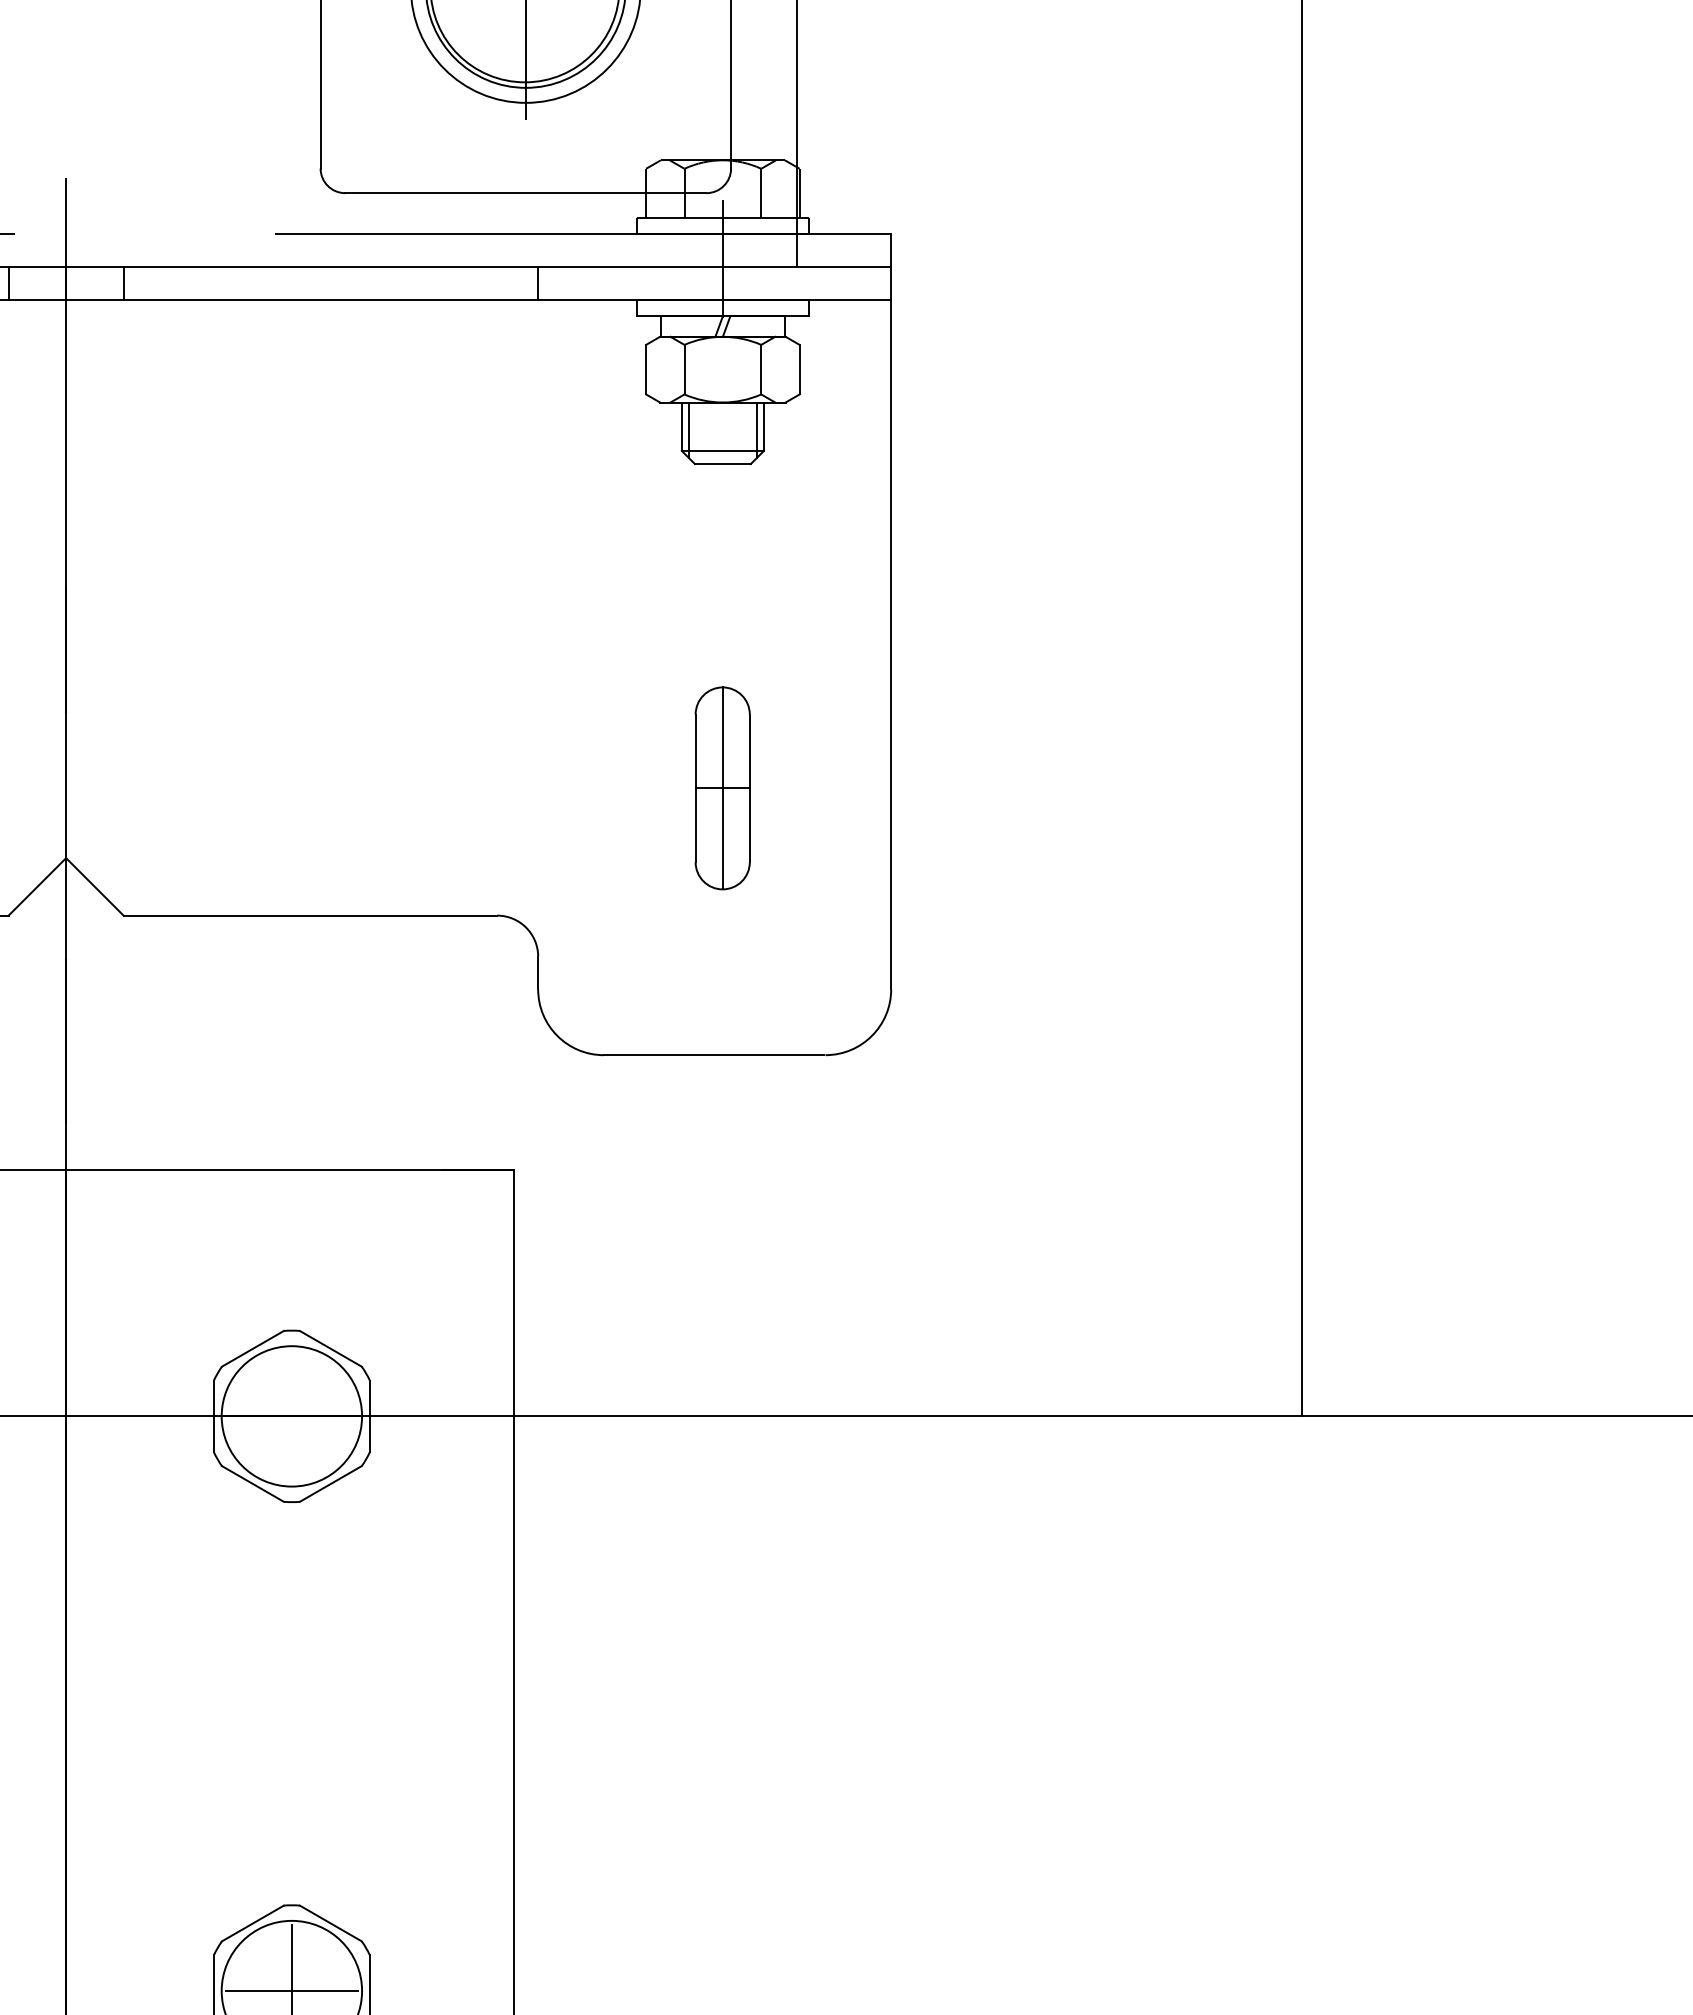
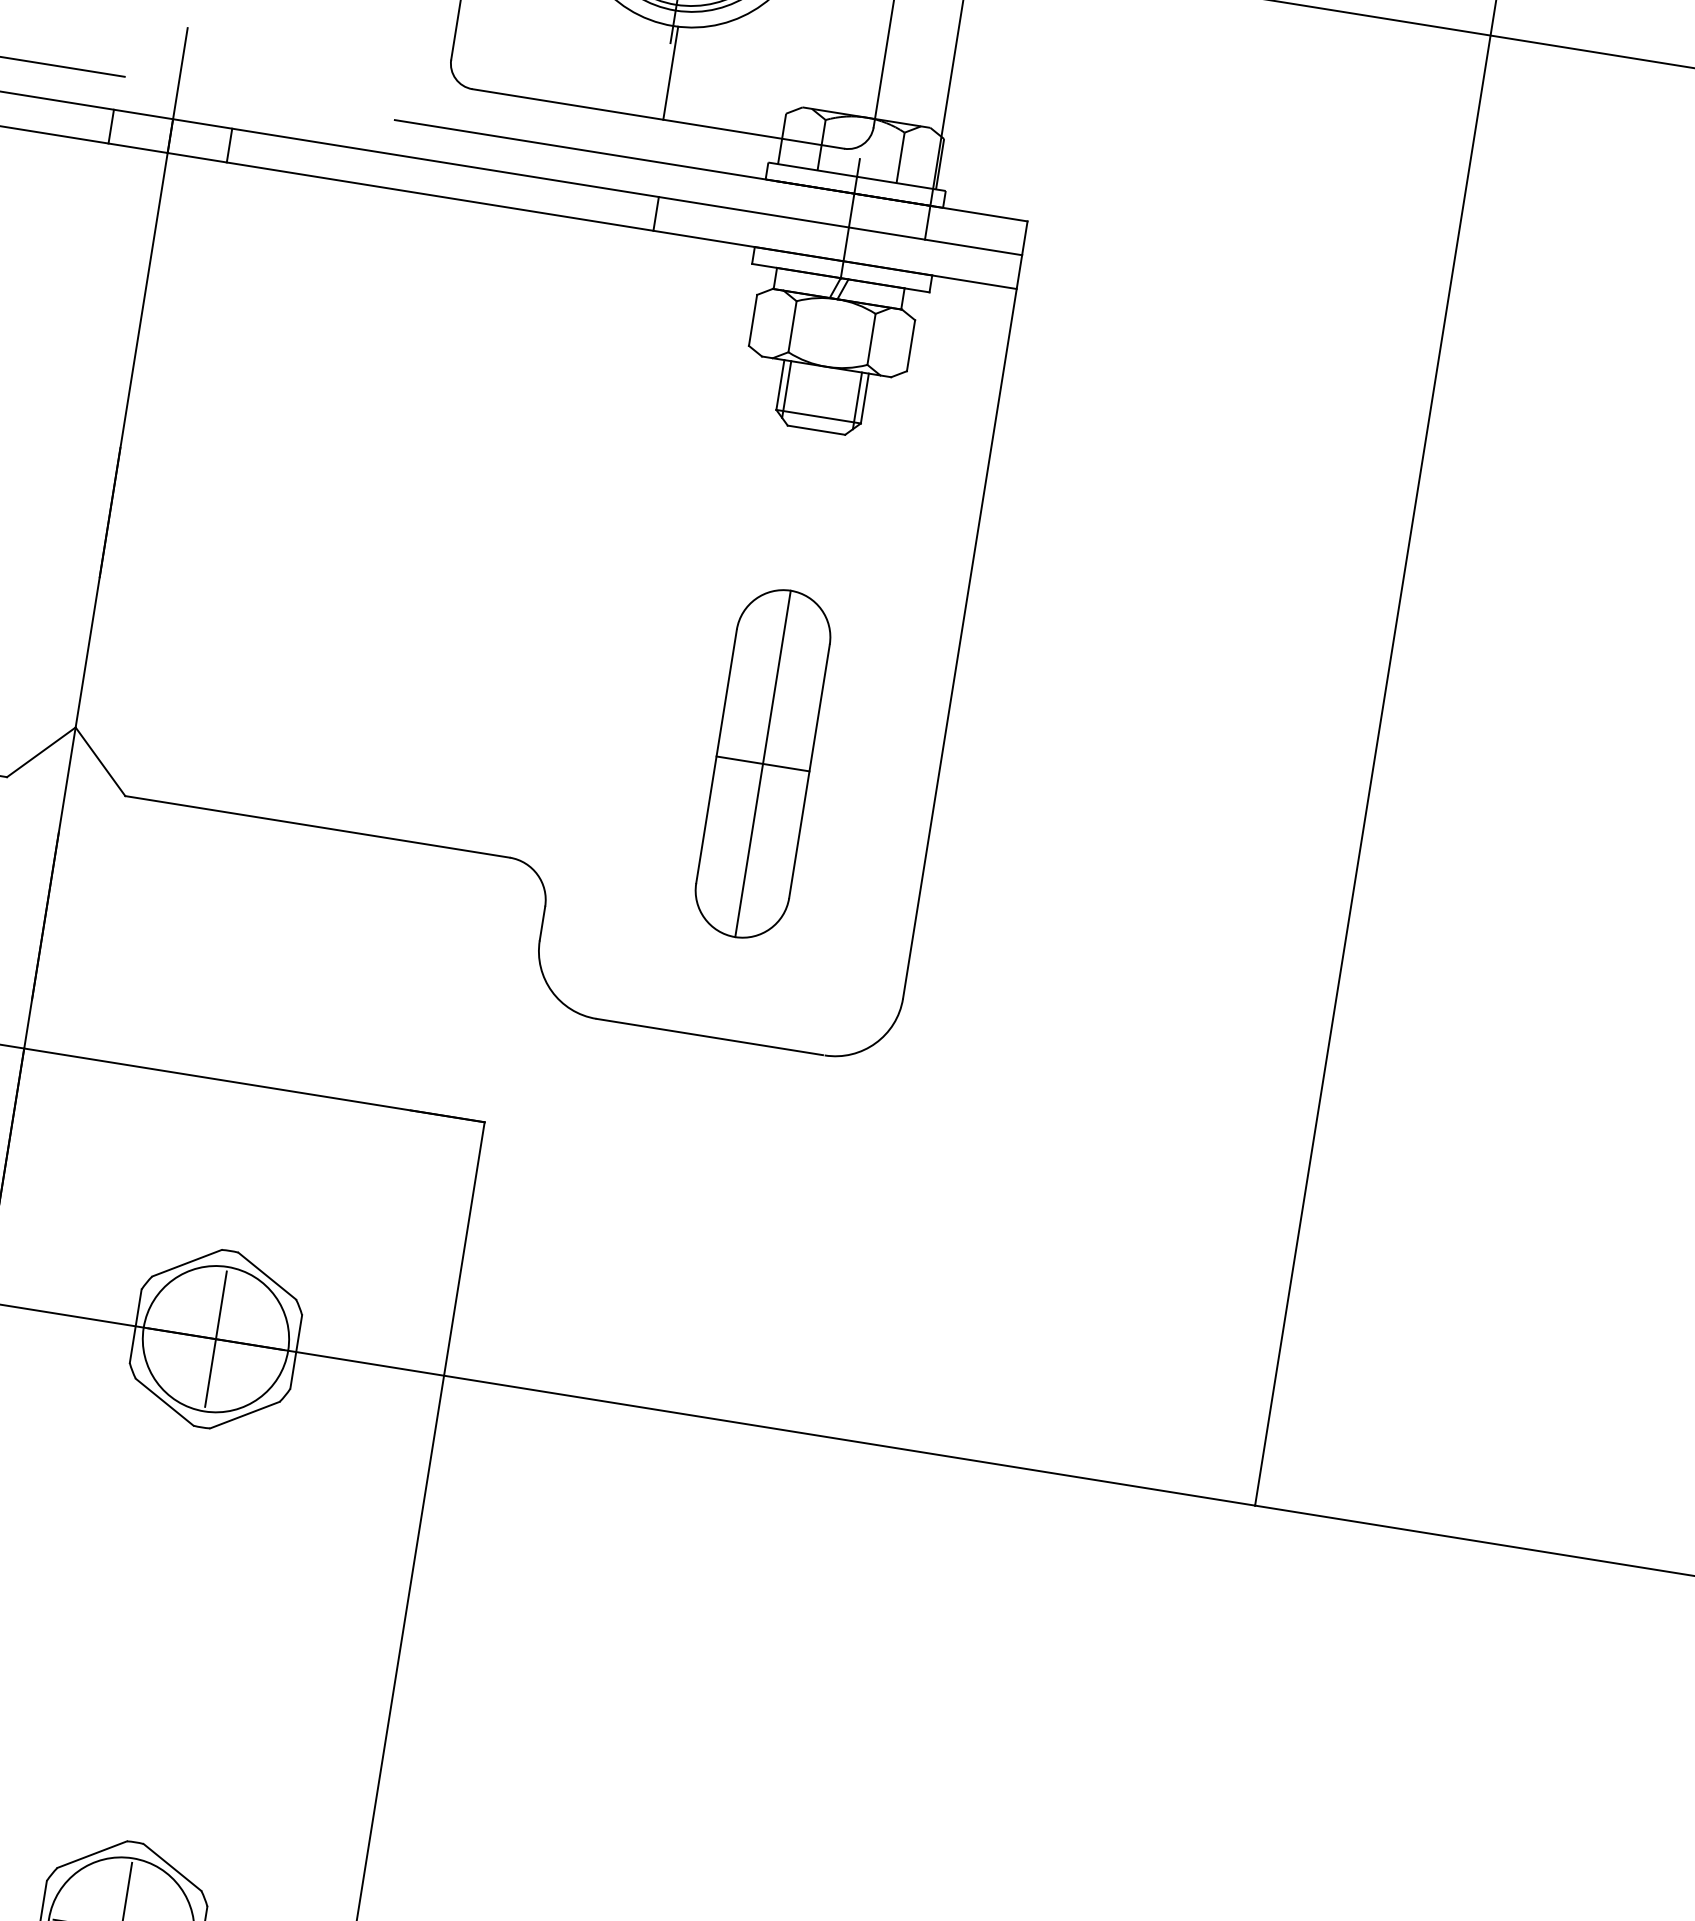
line: (530, 147) -> (670, 72), added
part: (722, 788) -> (762, 764), size x1.67
line: (291, 1416) -> (215, 1339), added

